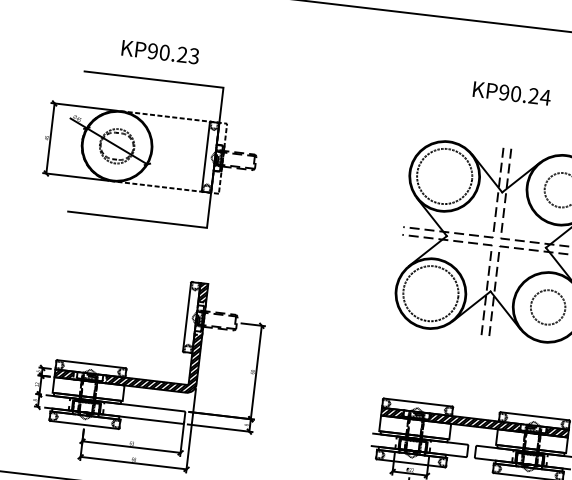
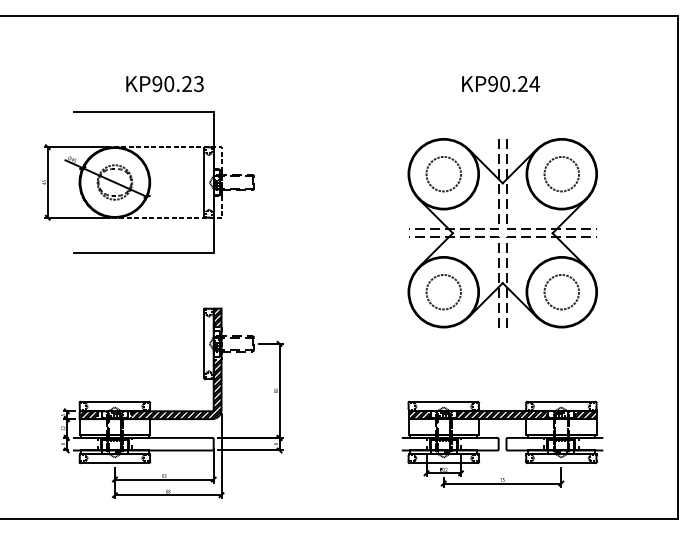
text: (159, 52) -> (164, 84), moved
circle: (444, 175) -> (443, 173), size x0.62
circle: (430, 292) -> (443, 291), size x0.62

